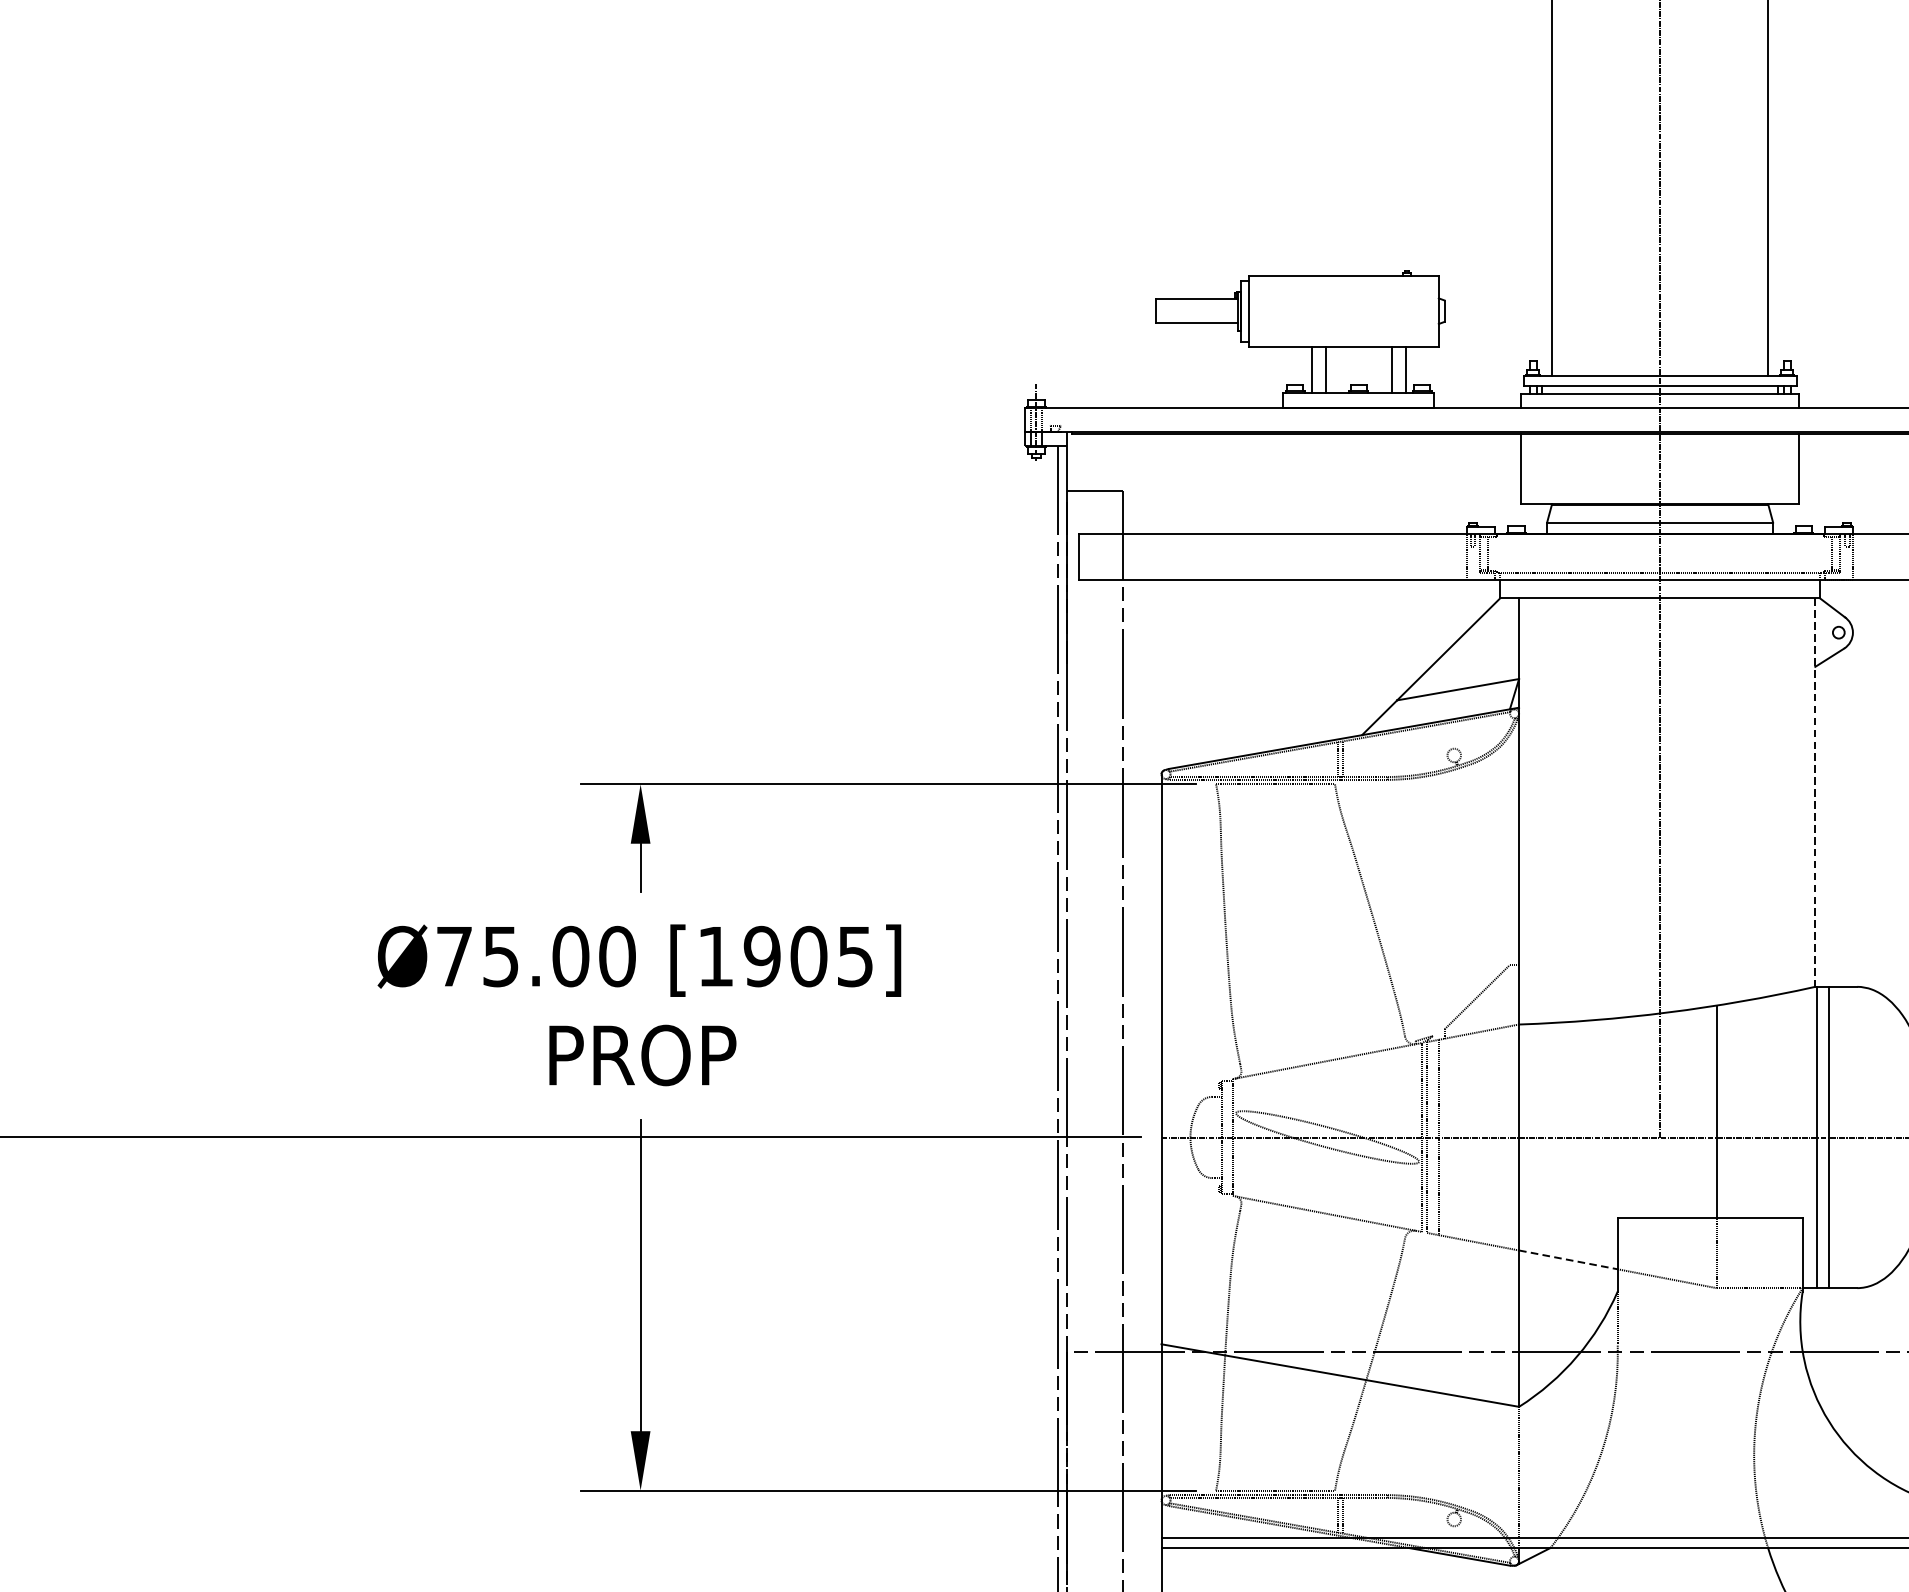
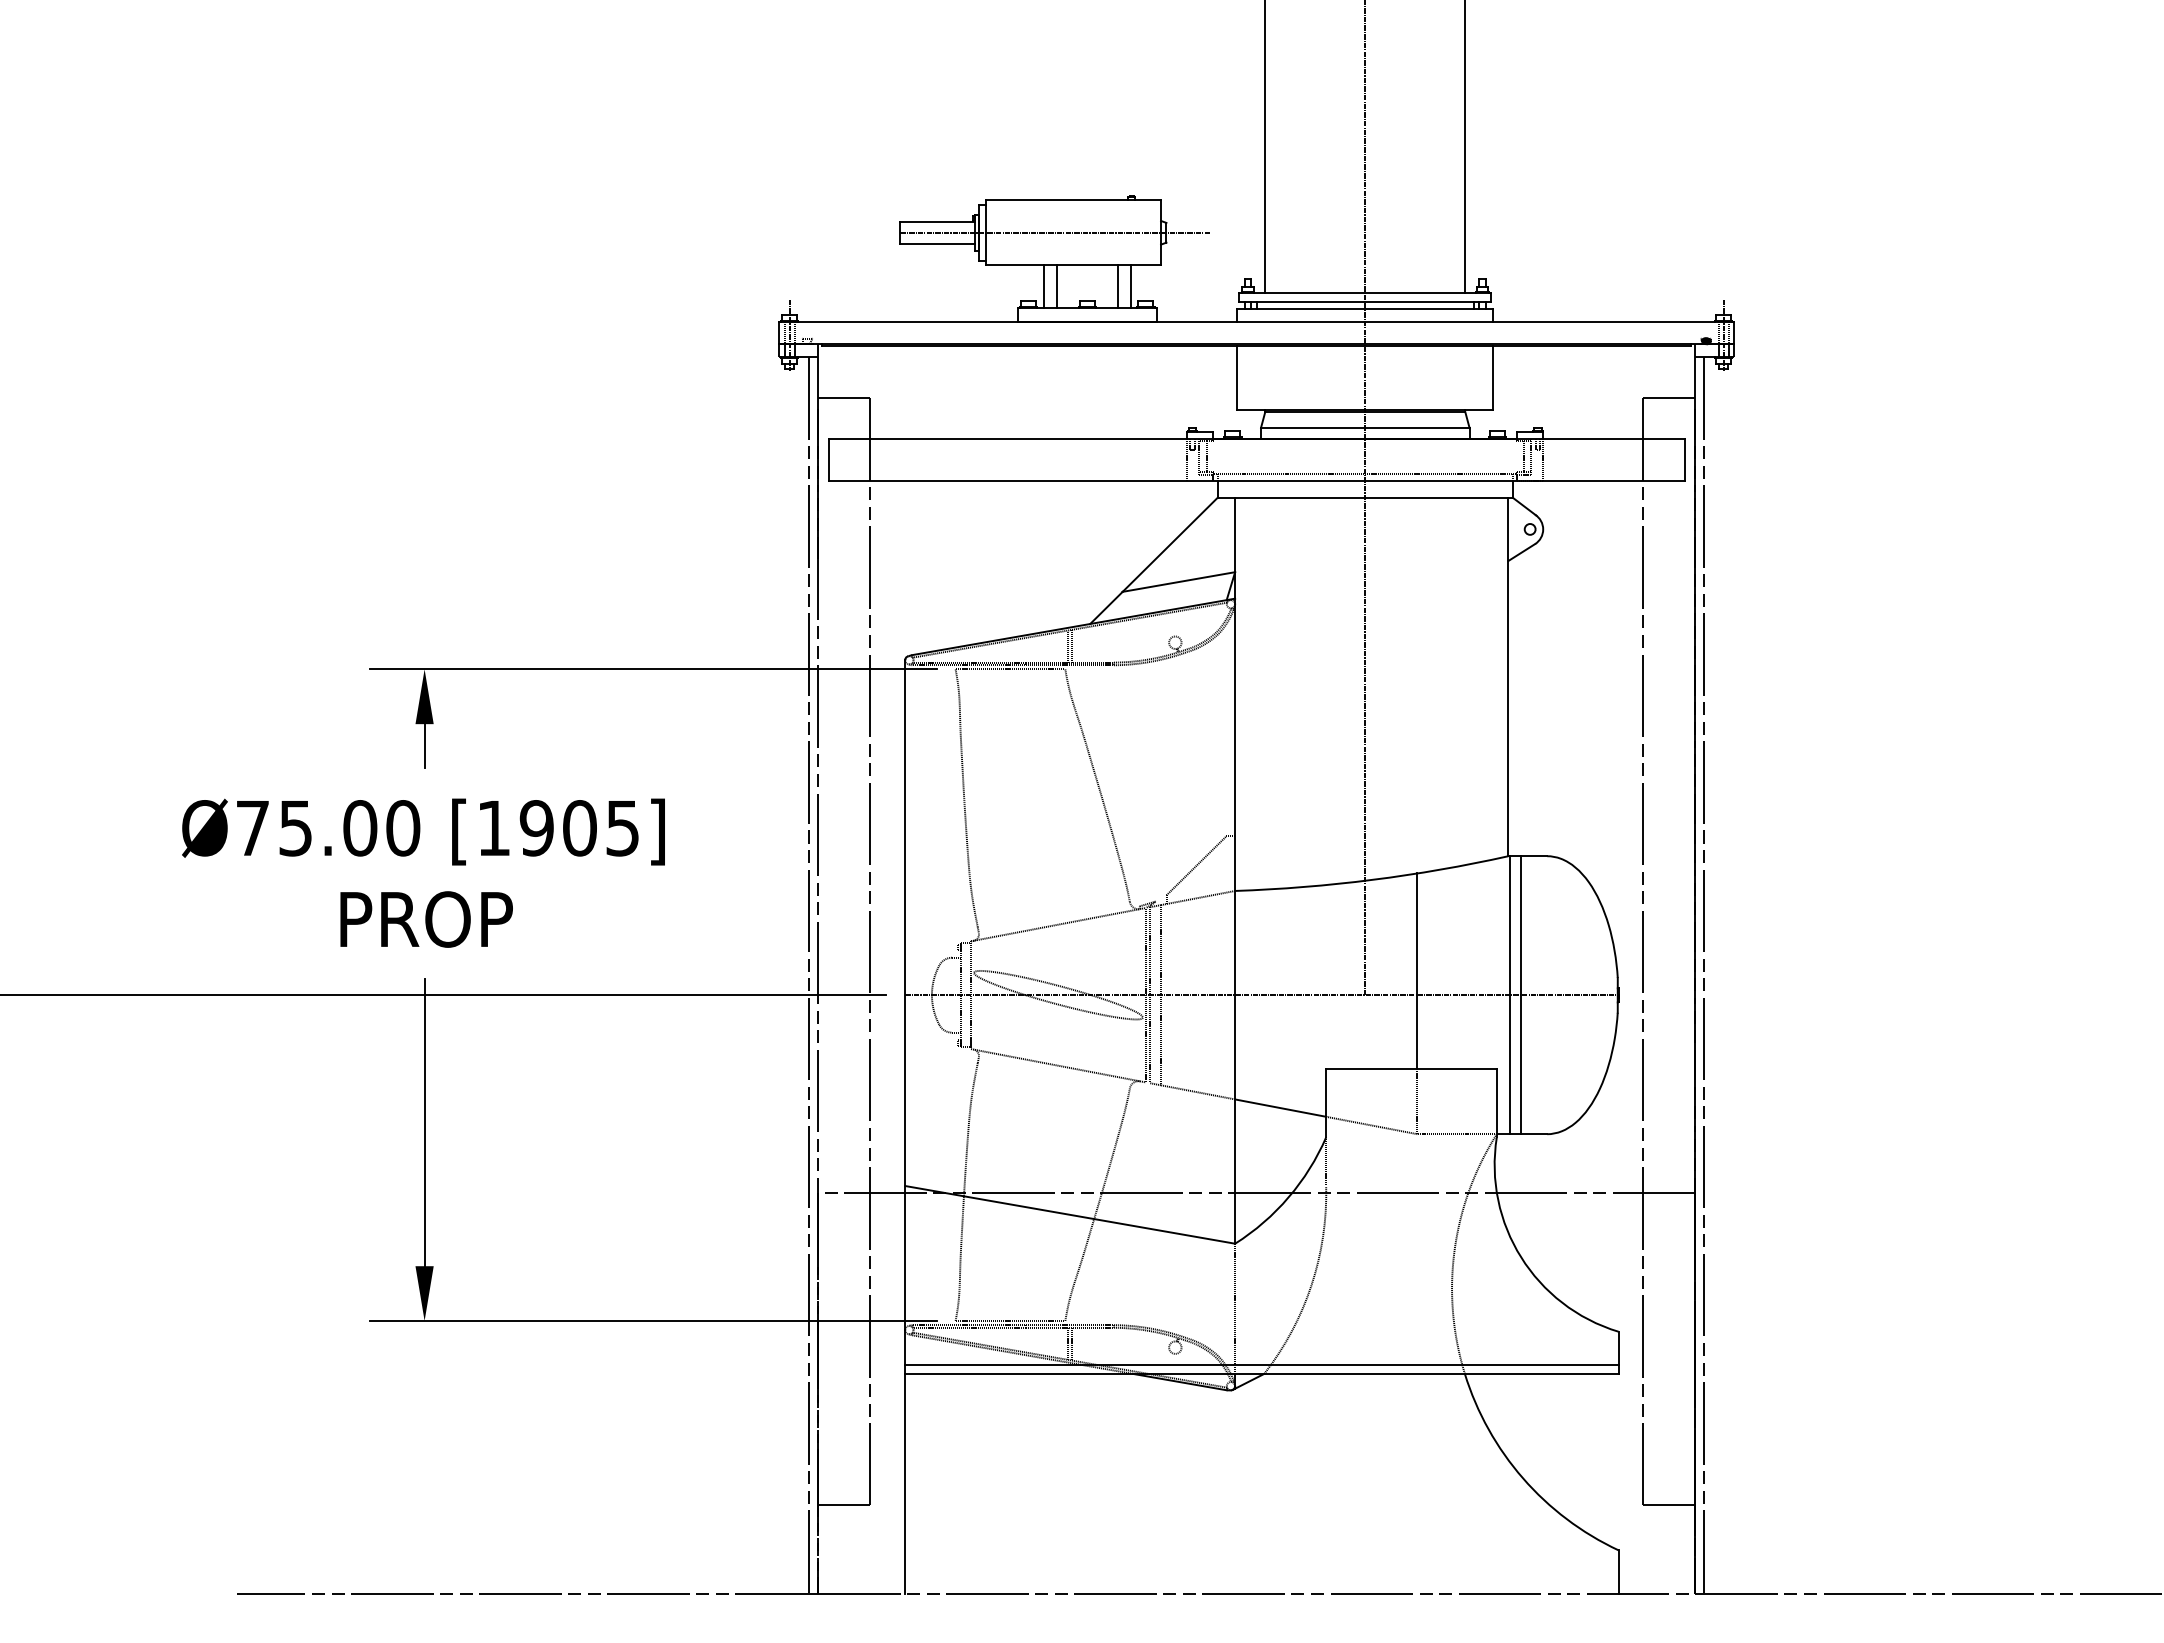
line: (1323, 310) -> (1054, 232), added
line: (1815, 793) -> (1508, 677), dashed -> solid
line: (1569, 1260) -> (1281, 1108), dashed -> solid

